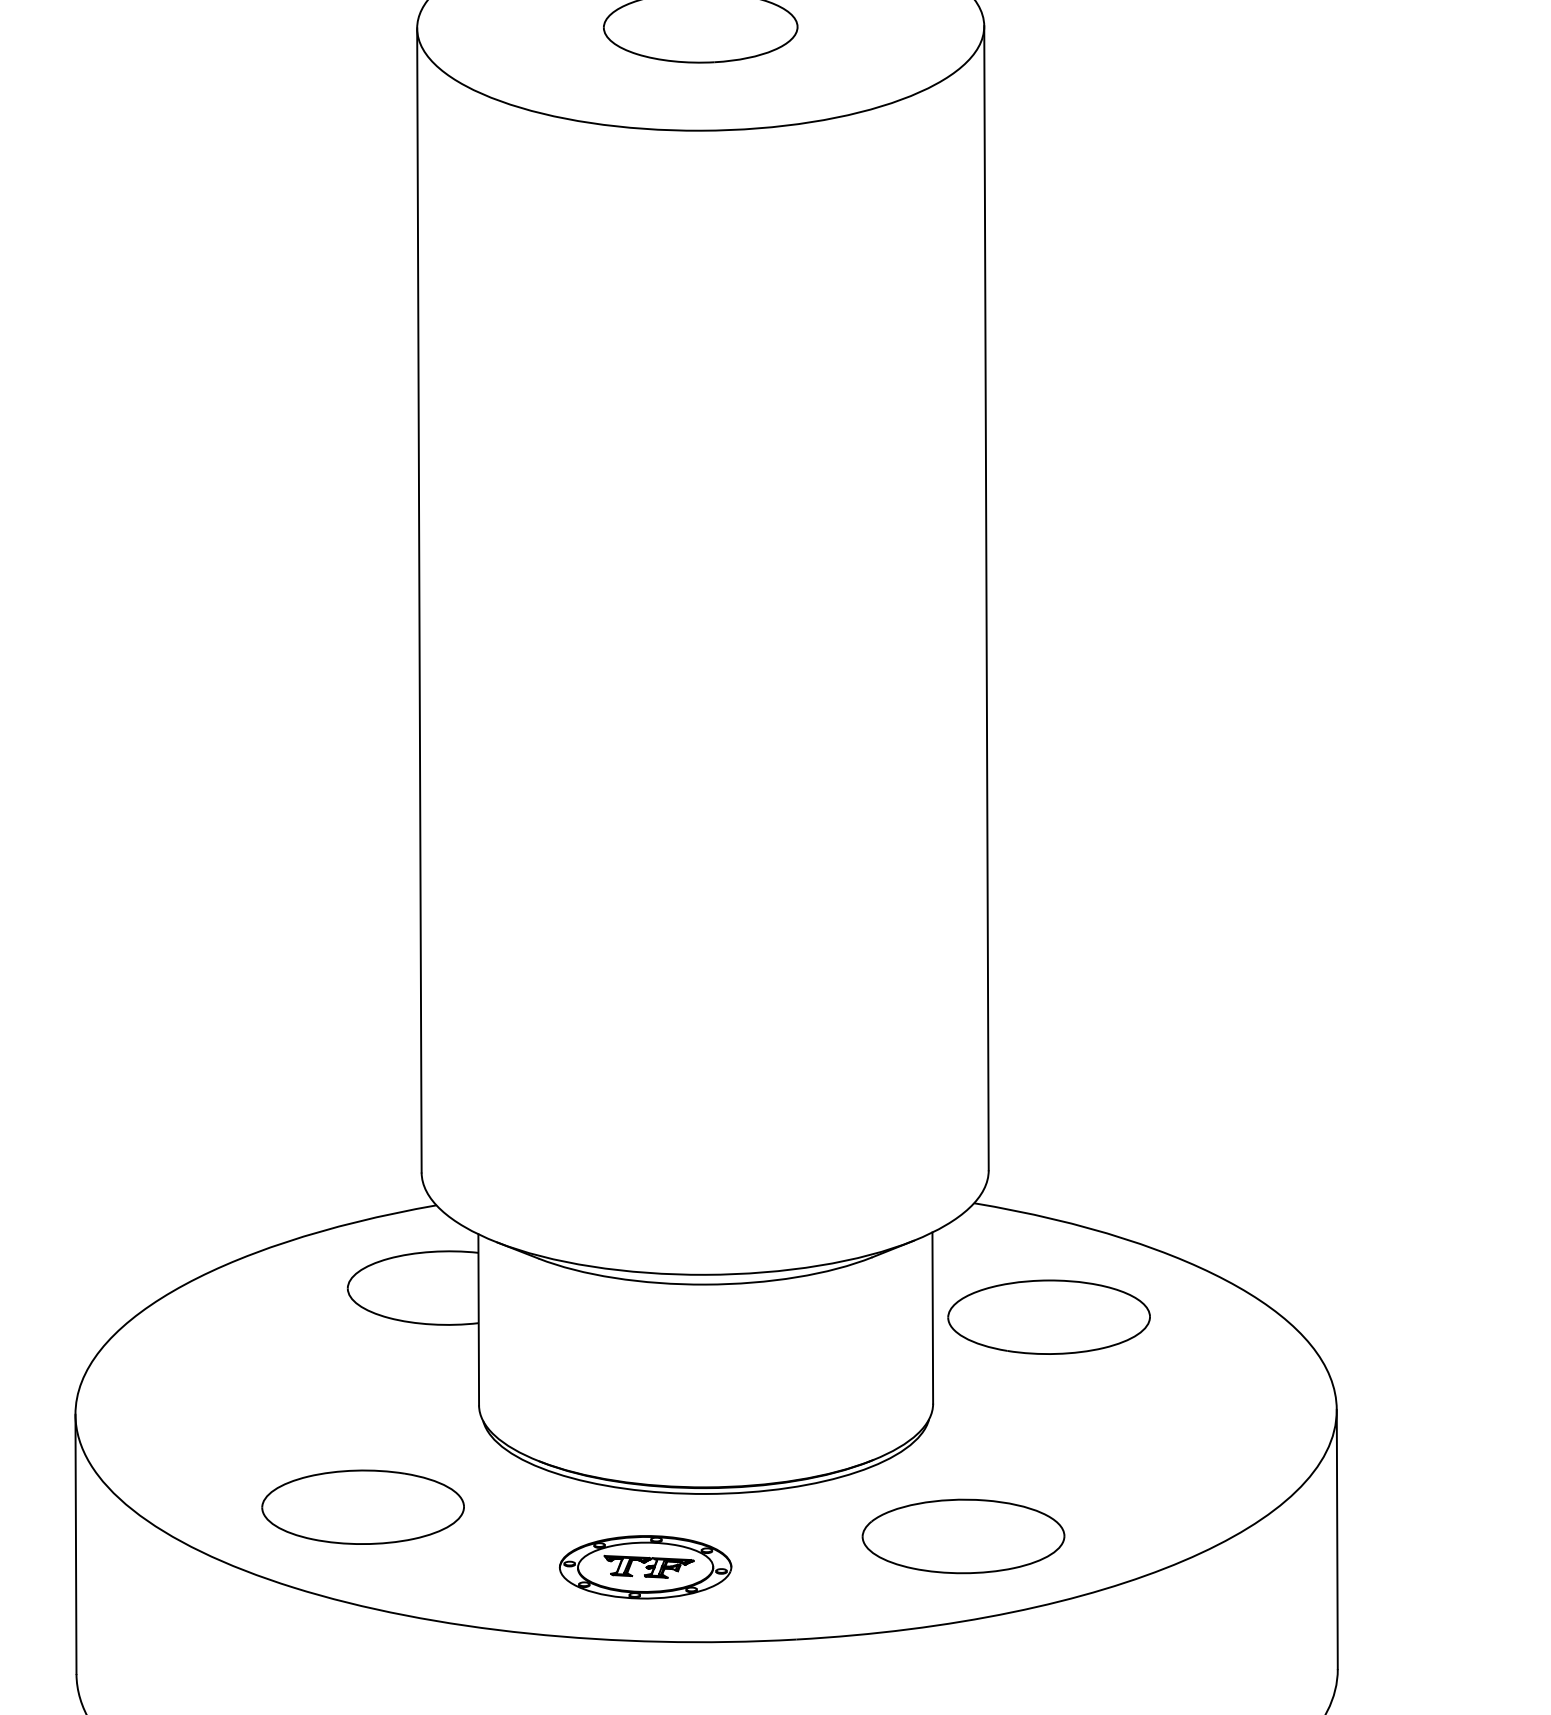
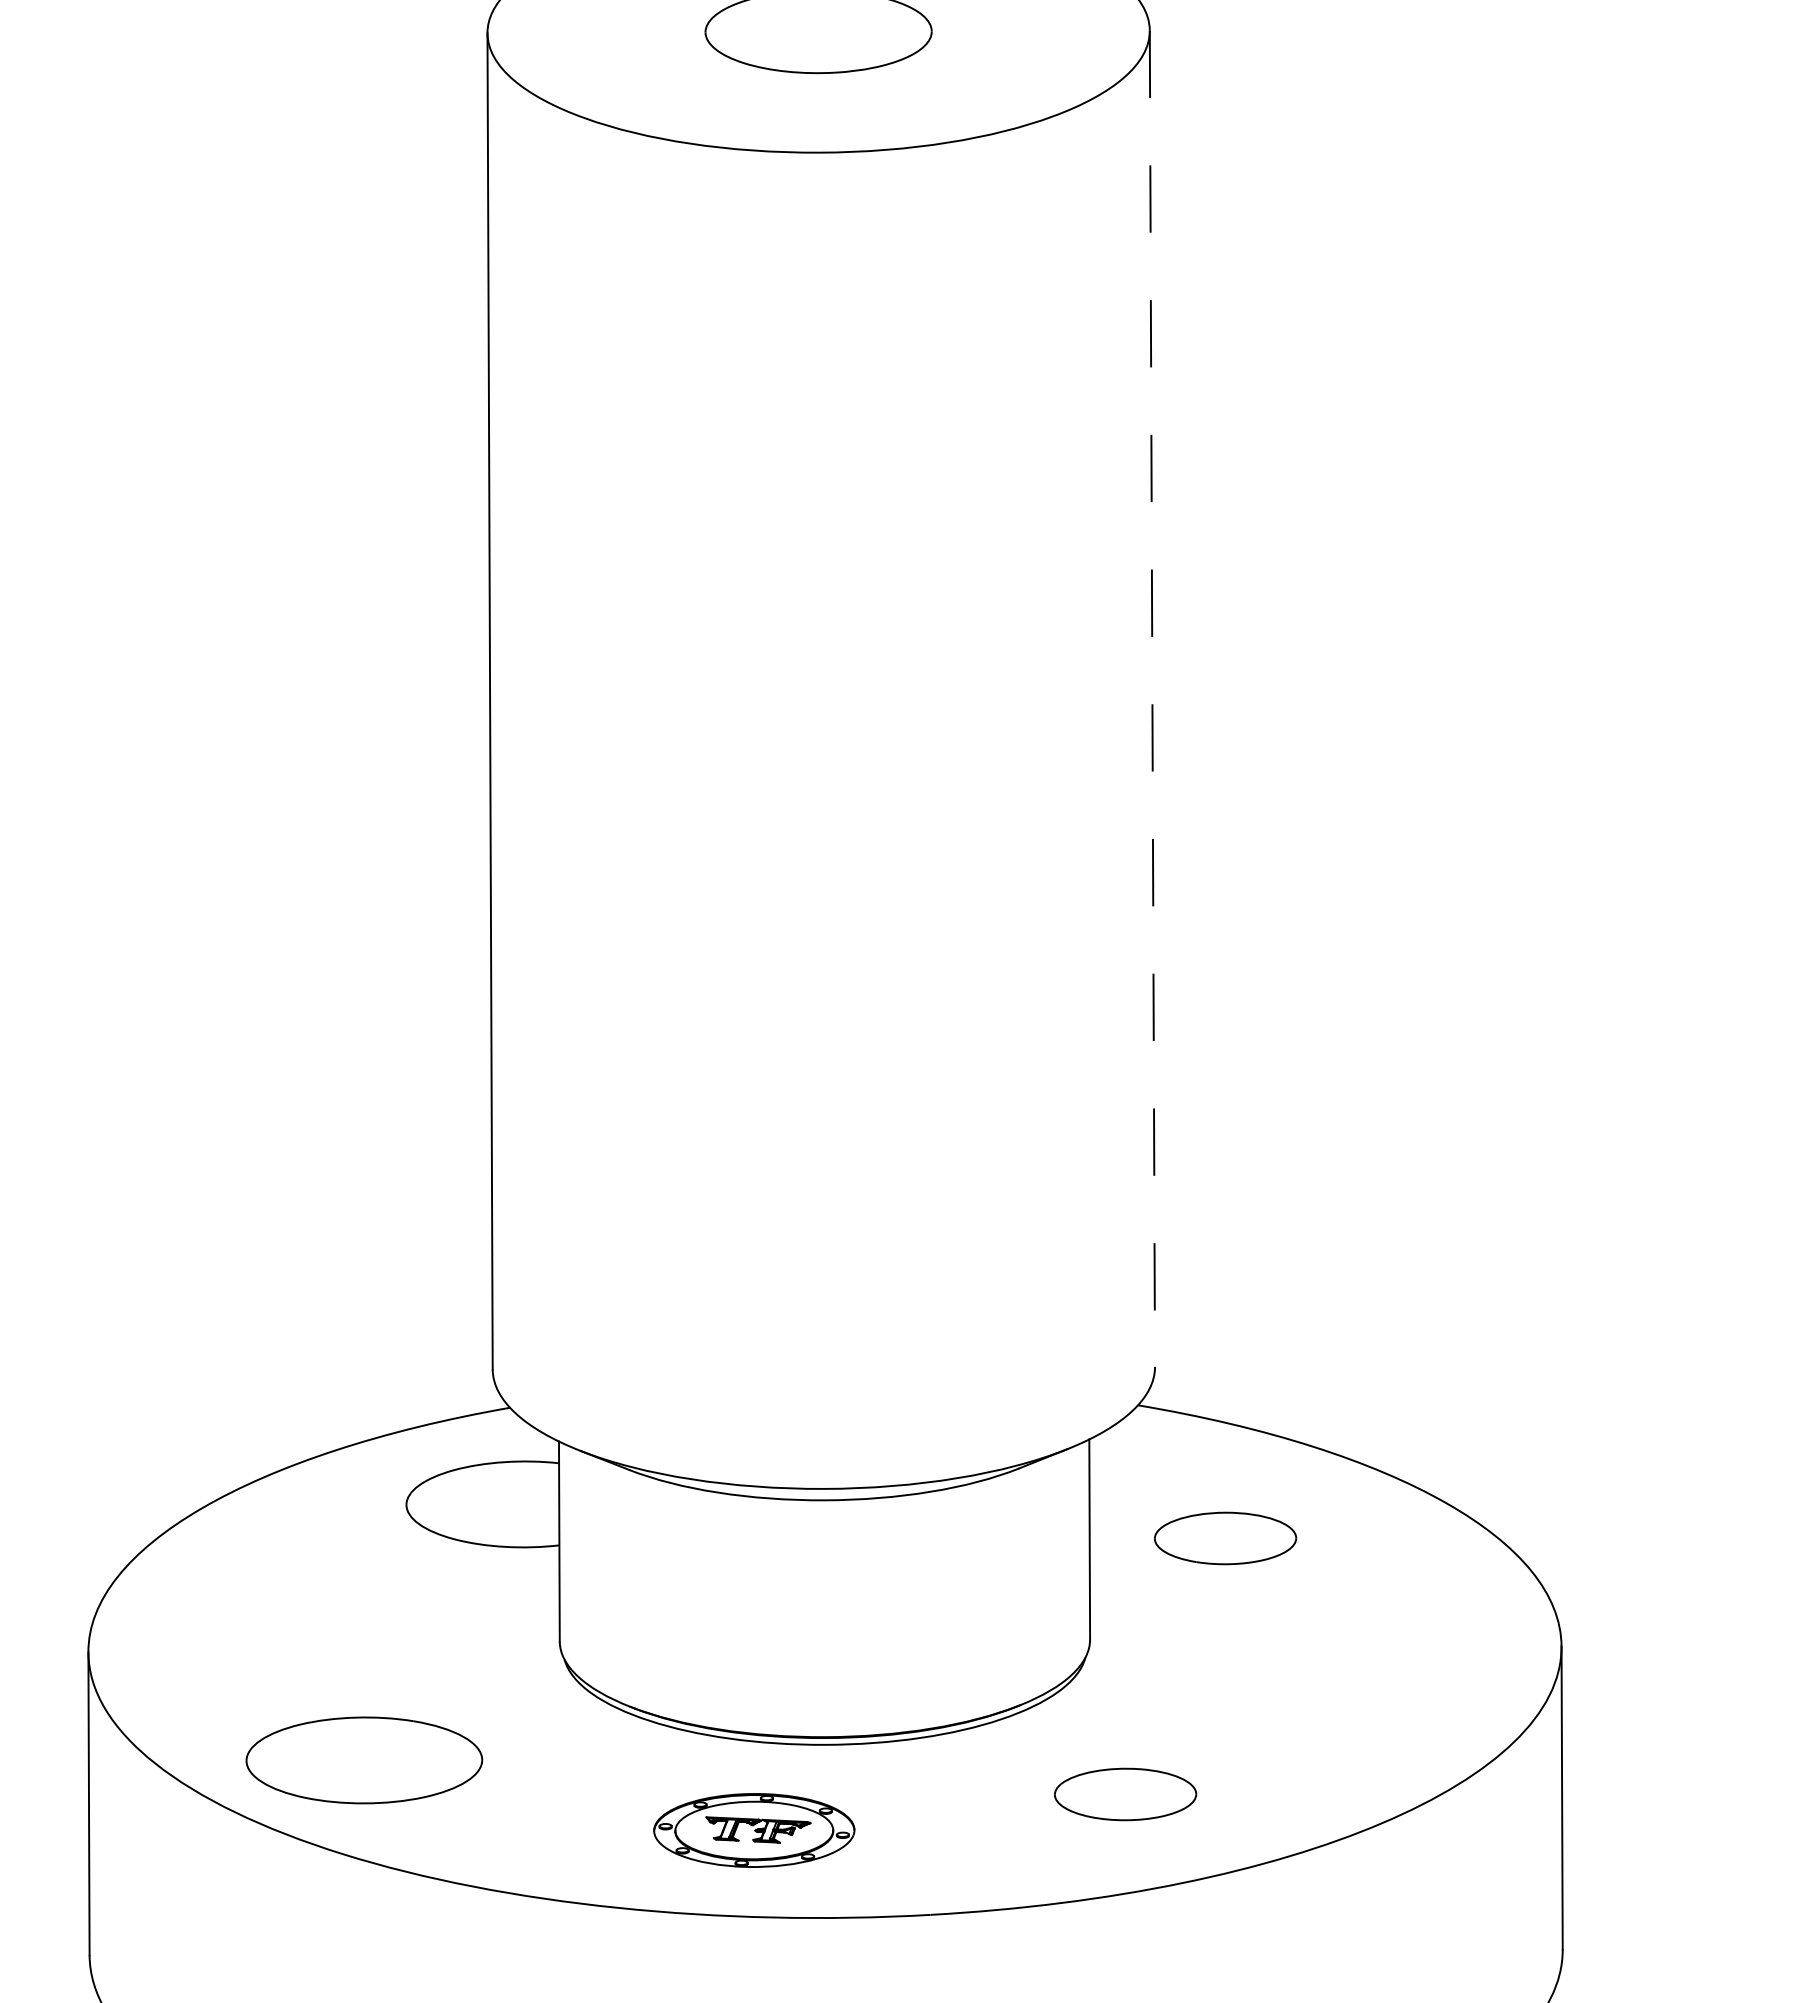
line: (986, 598) -> (1152, 699), solid -> dashed
part: (1049, 1317) -> (1225, 1538), size x0.6
part: (363, 1507) -> (364, 1760), moved
part: (963, 1536) -> (1125, 1794), size x0.6

